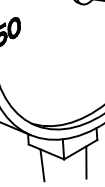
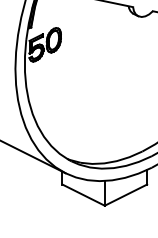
line: (86, 162) -> (131, 211), removed
line: (42, 165) -> (77, 211), removed

